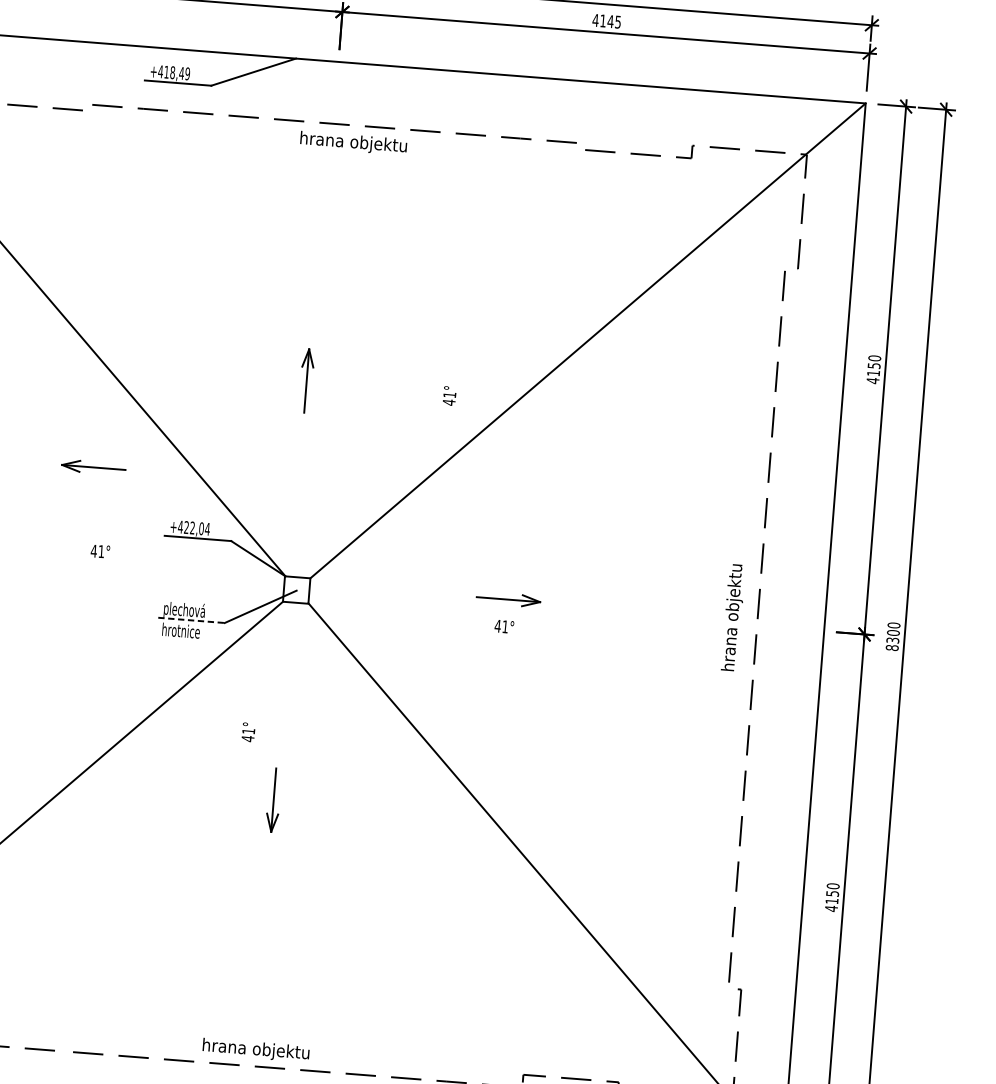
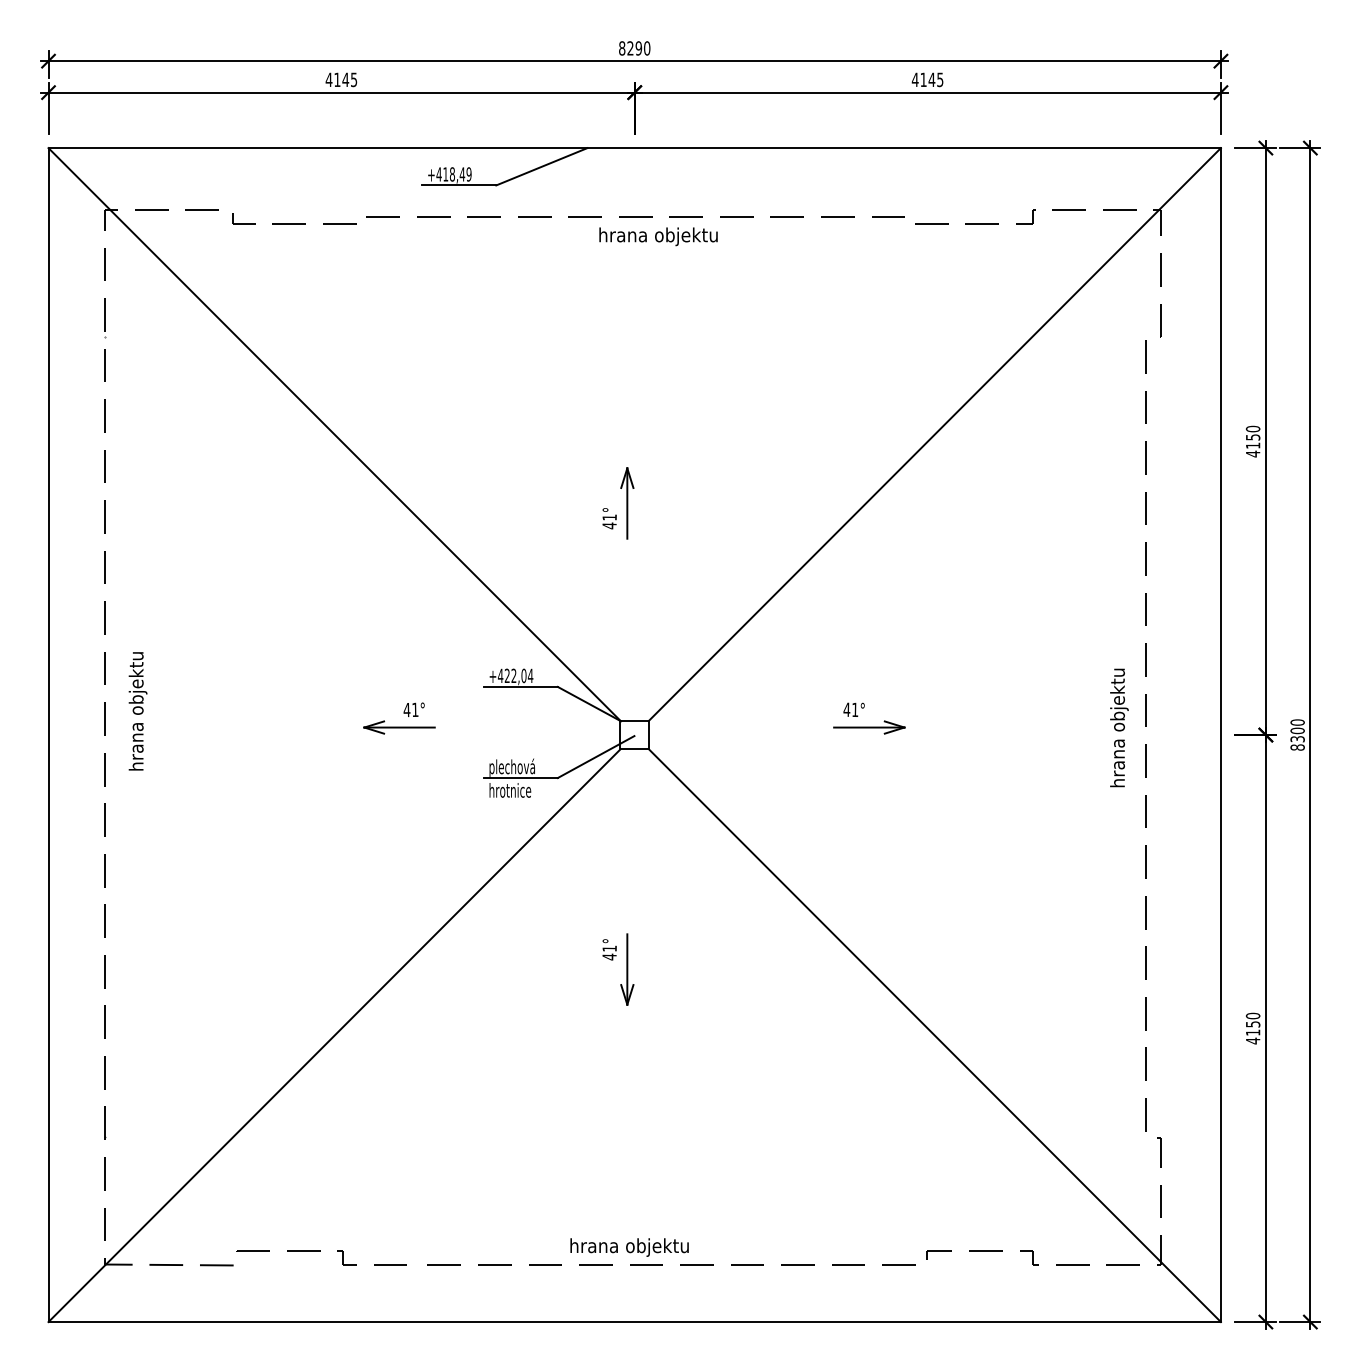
text: (449, 395) -> (609, 518), moved
part: (93, 467) -> (399, 727), moved
line: (191, 620) -> (520, 778), dashed -> solid
text: (503, 626) -> (853, 709), moved
text: (248, 732) -> (609, 949), moved

